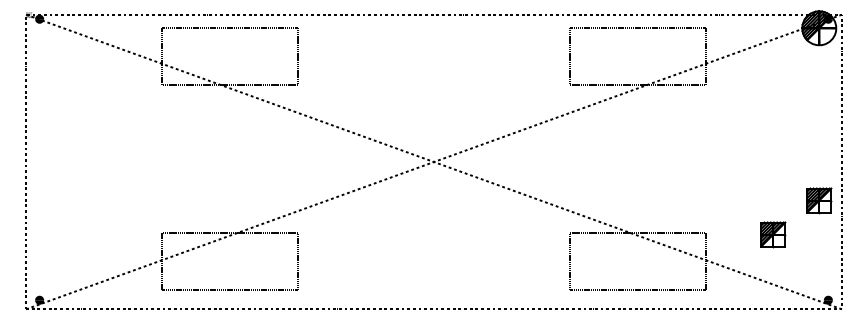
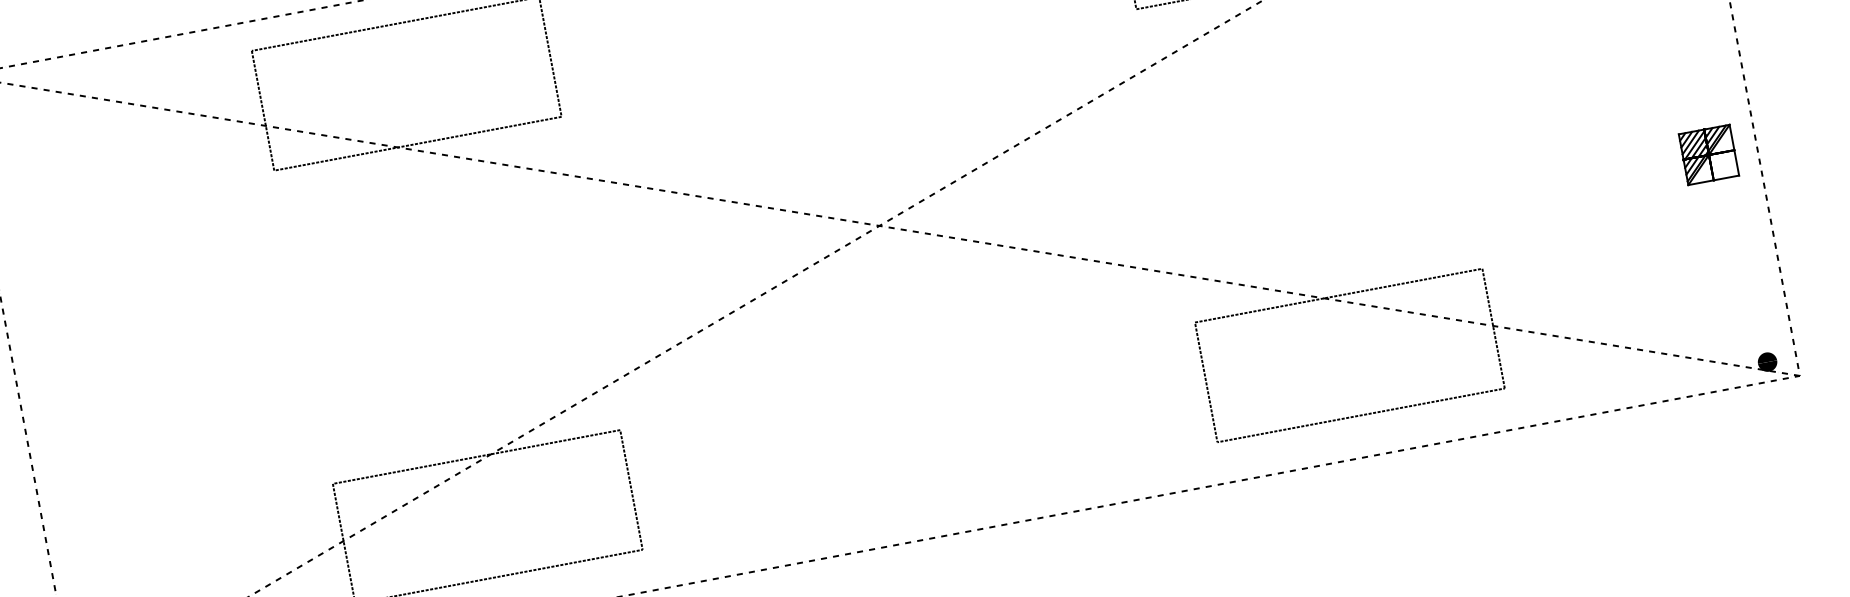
part: (773, 234) -> (1625, 244), removed

